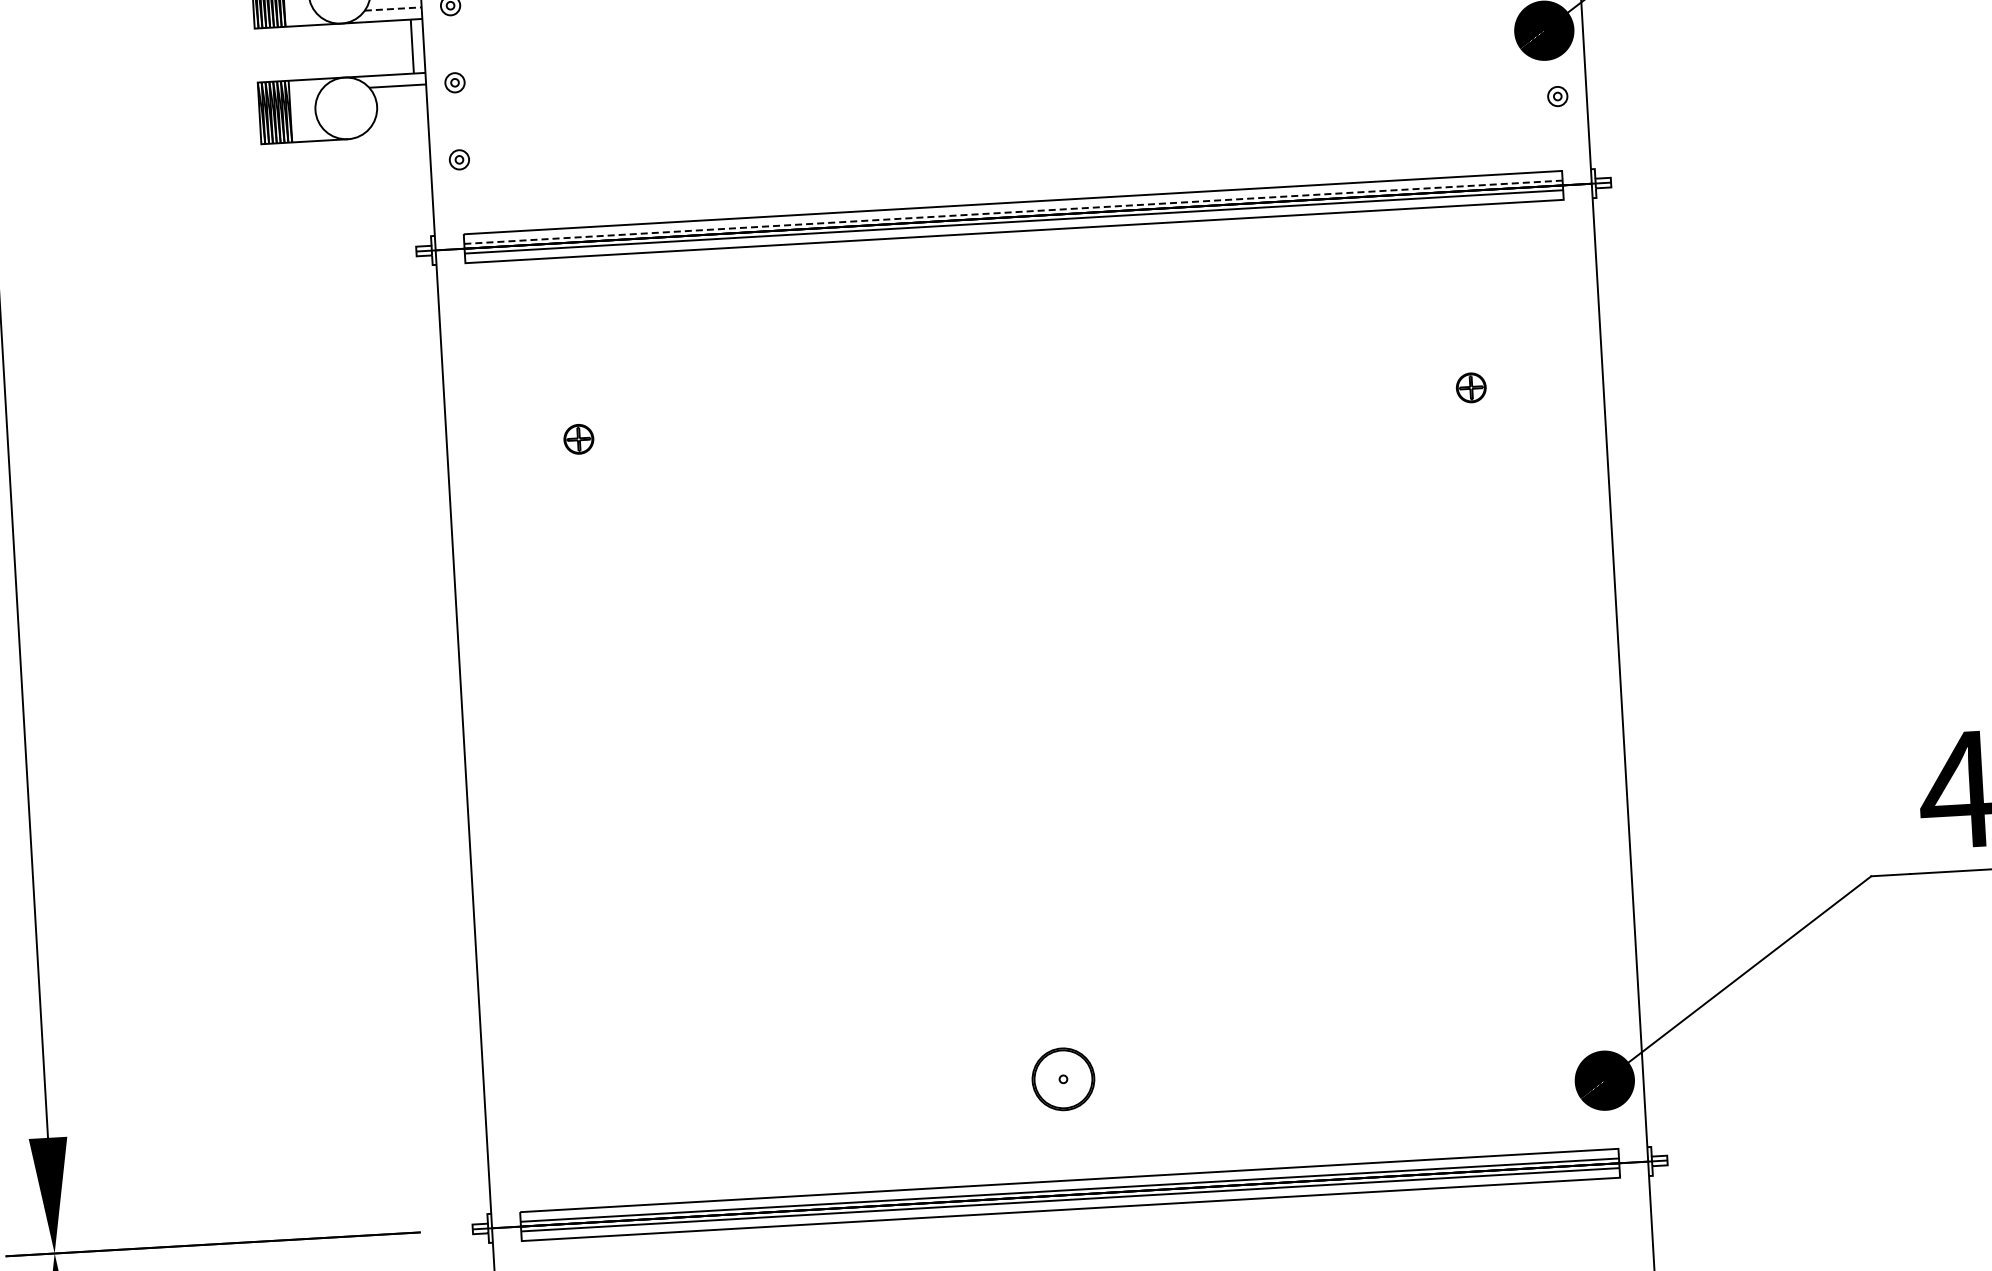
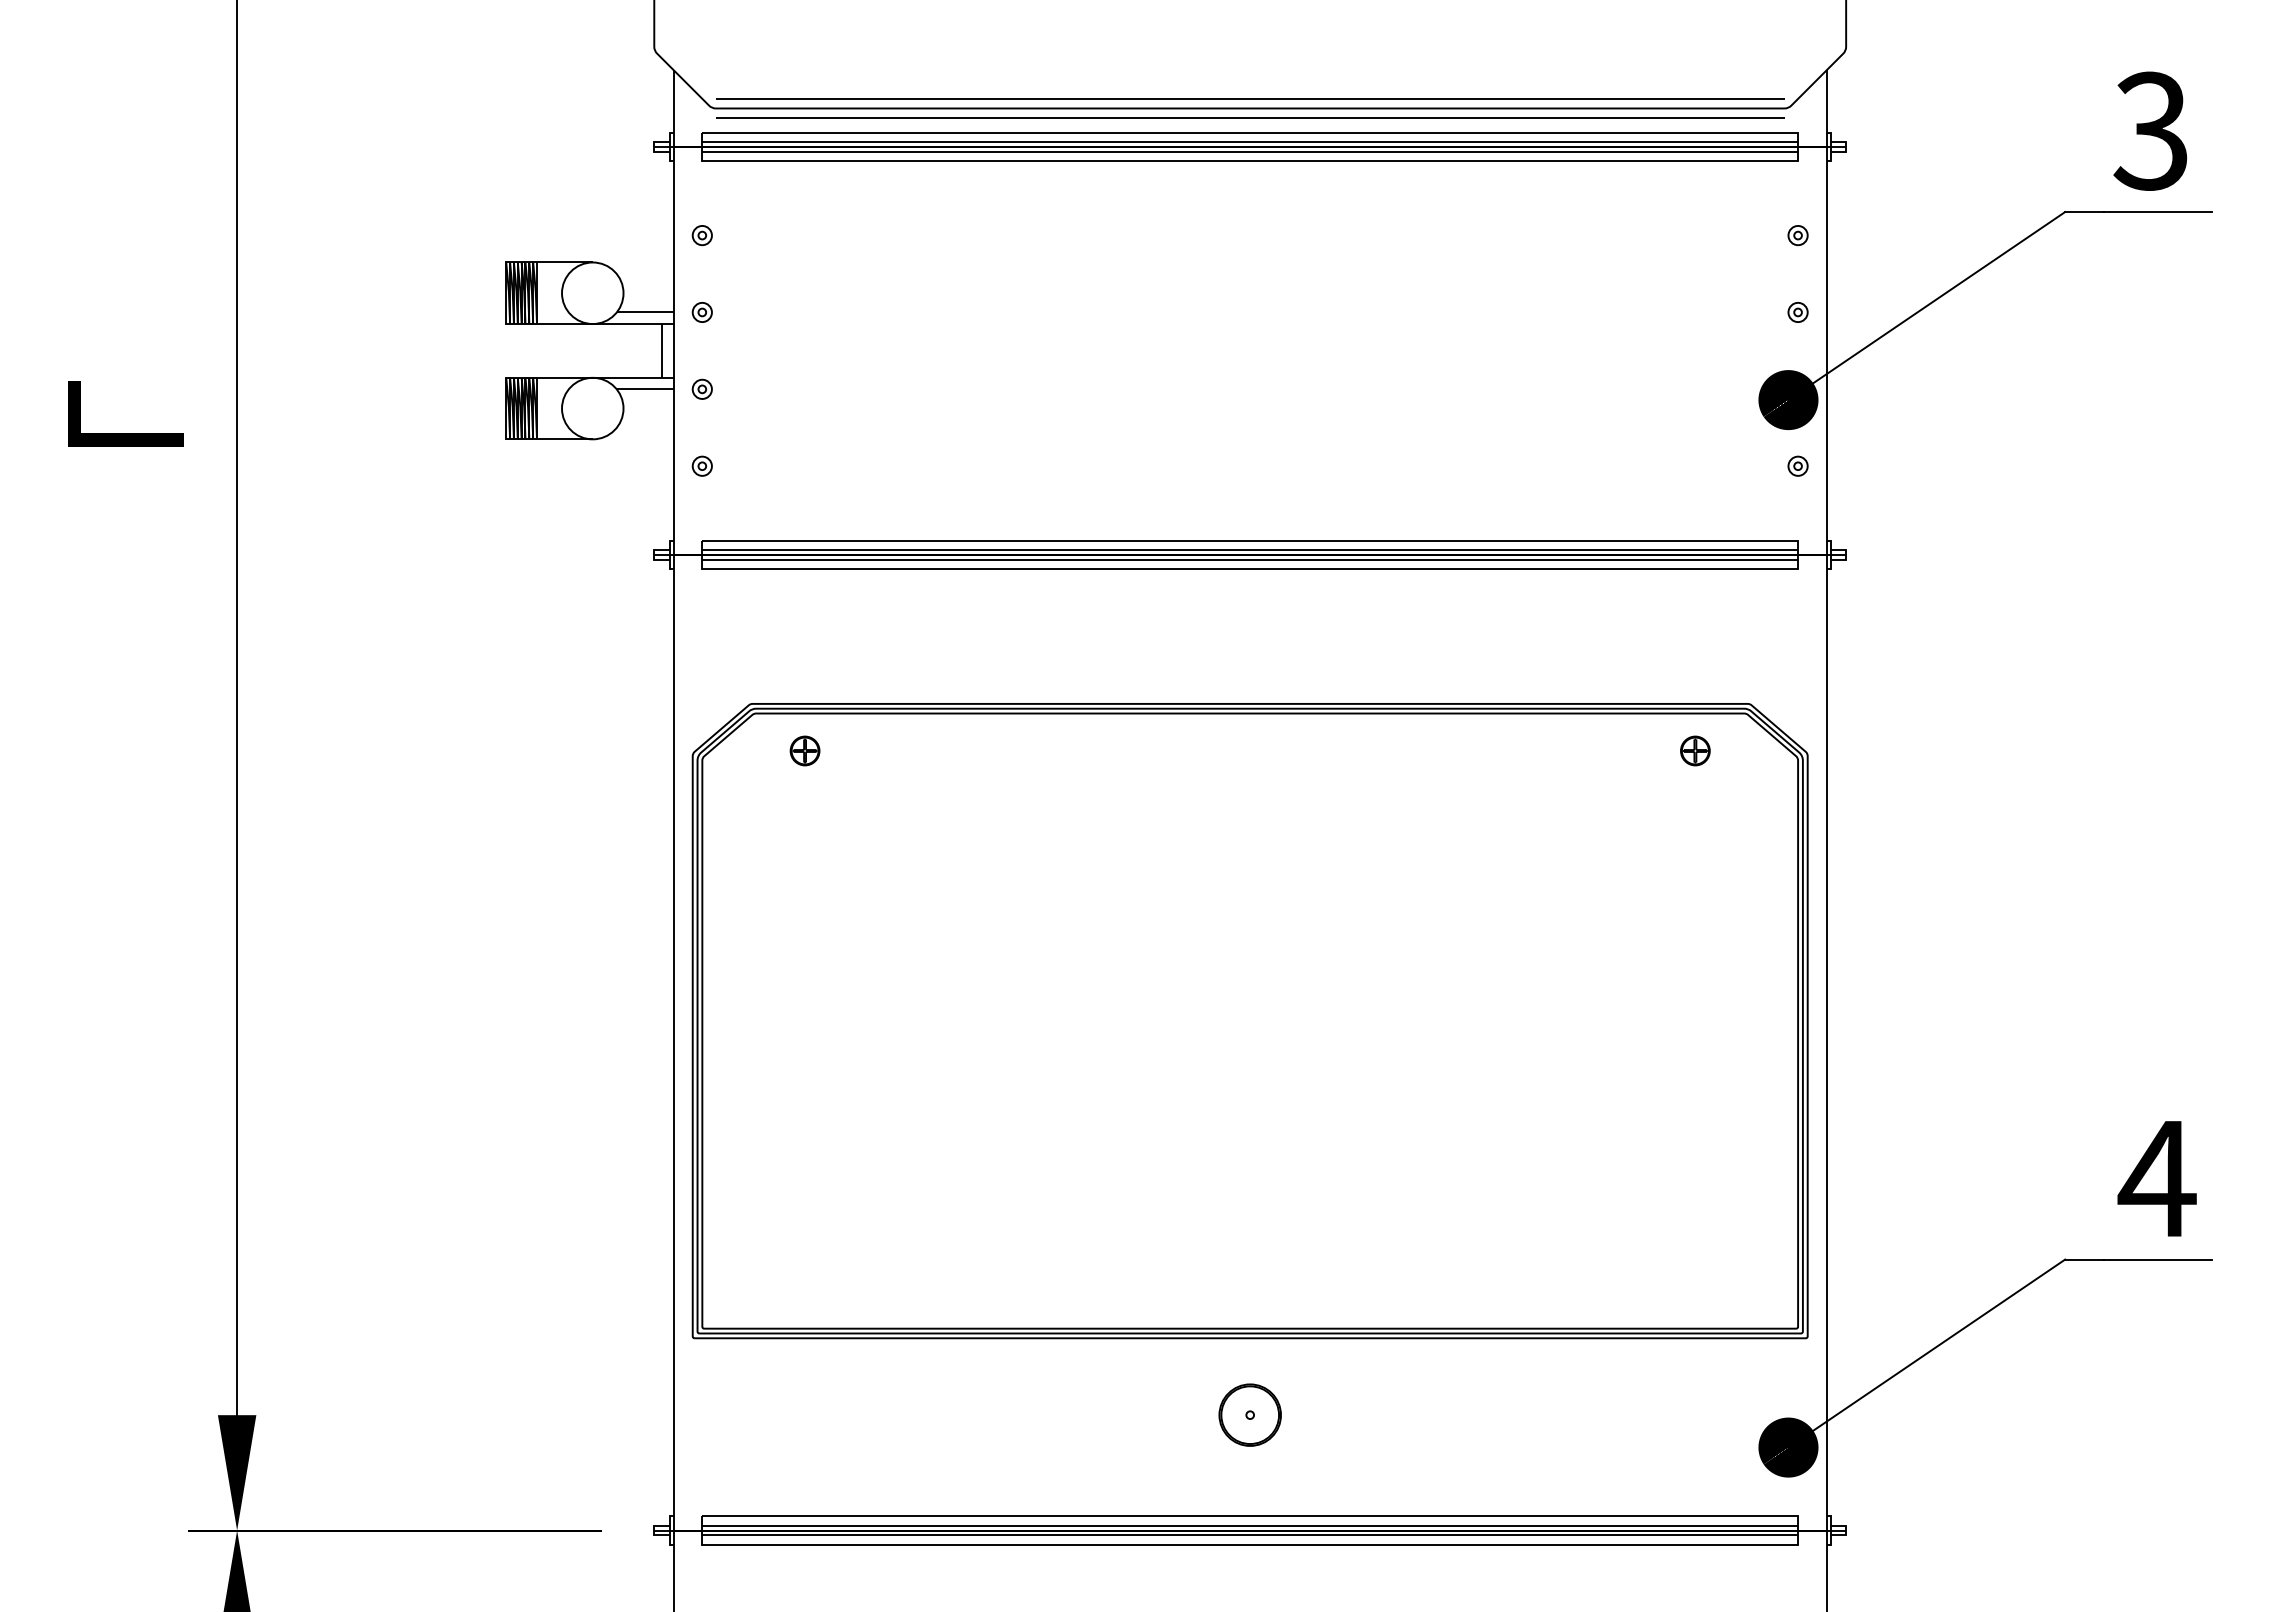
line: (393, 9) -> (645, 312), dashed -> solid
line: (1013, 212) -> (1250, 550), dashed -> solid
part: (1039, 684) -> (1249, 1021), added

